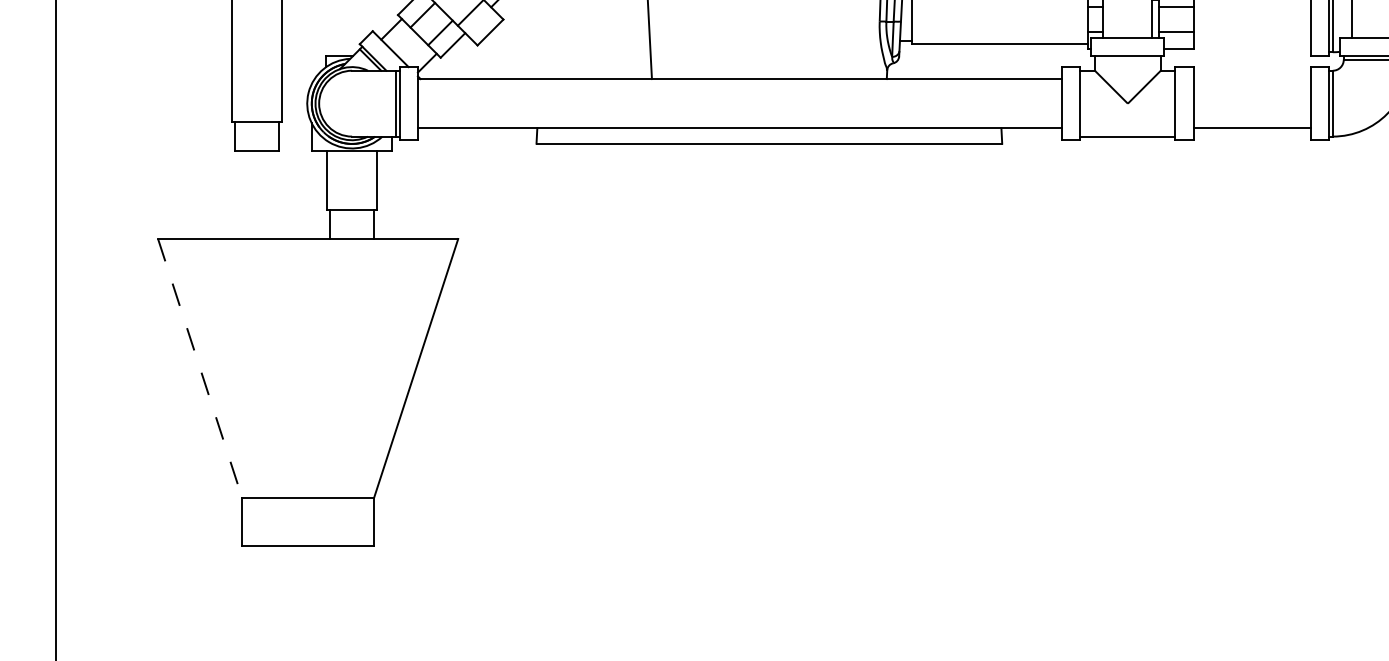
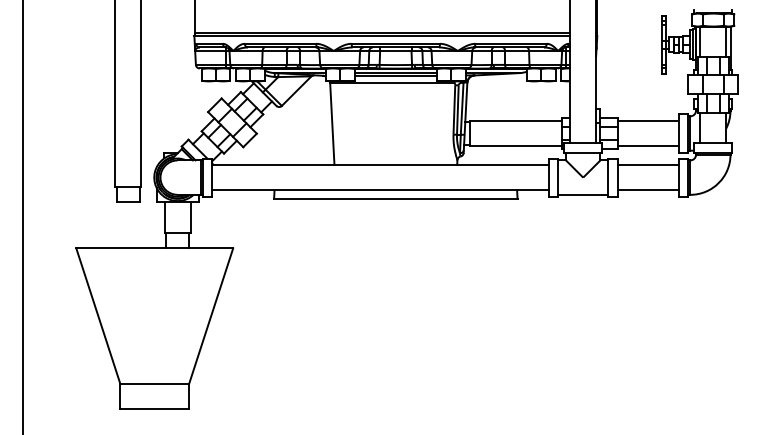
line: (1250, 44) -> (647, 146), added
line: (1250, 78) -> (647, 164), added
line: (200, 369) -> (98, 316), dashed -> solid

